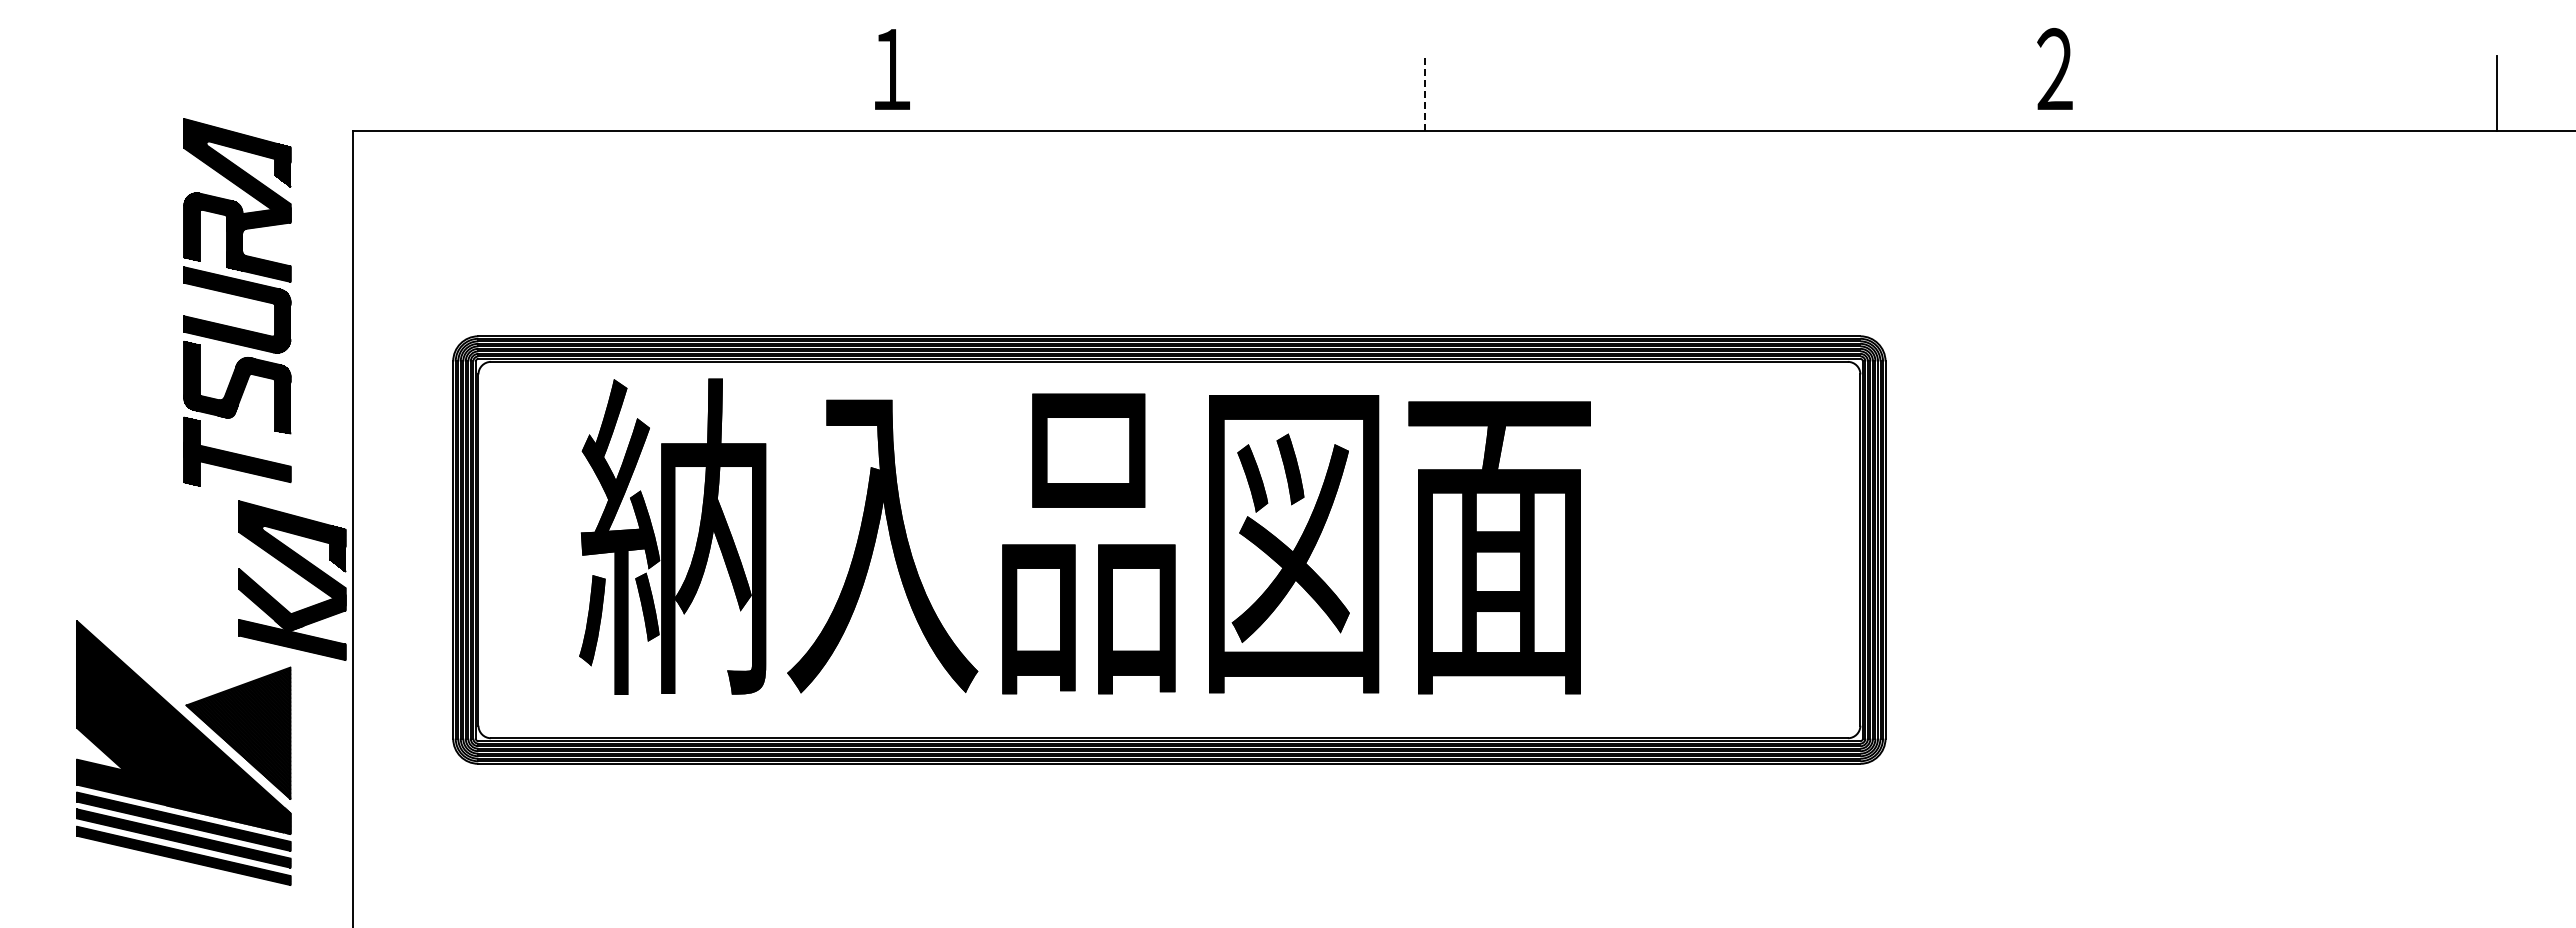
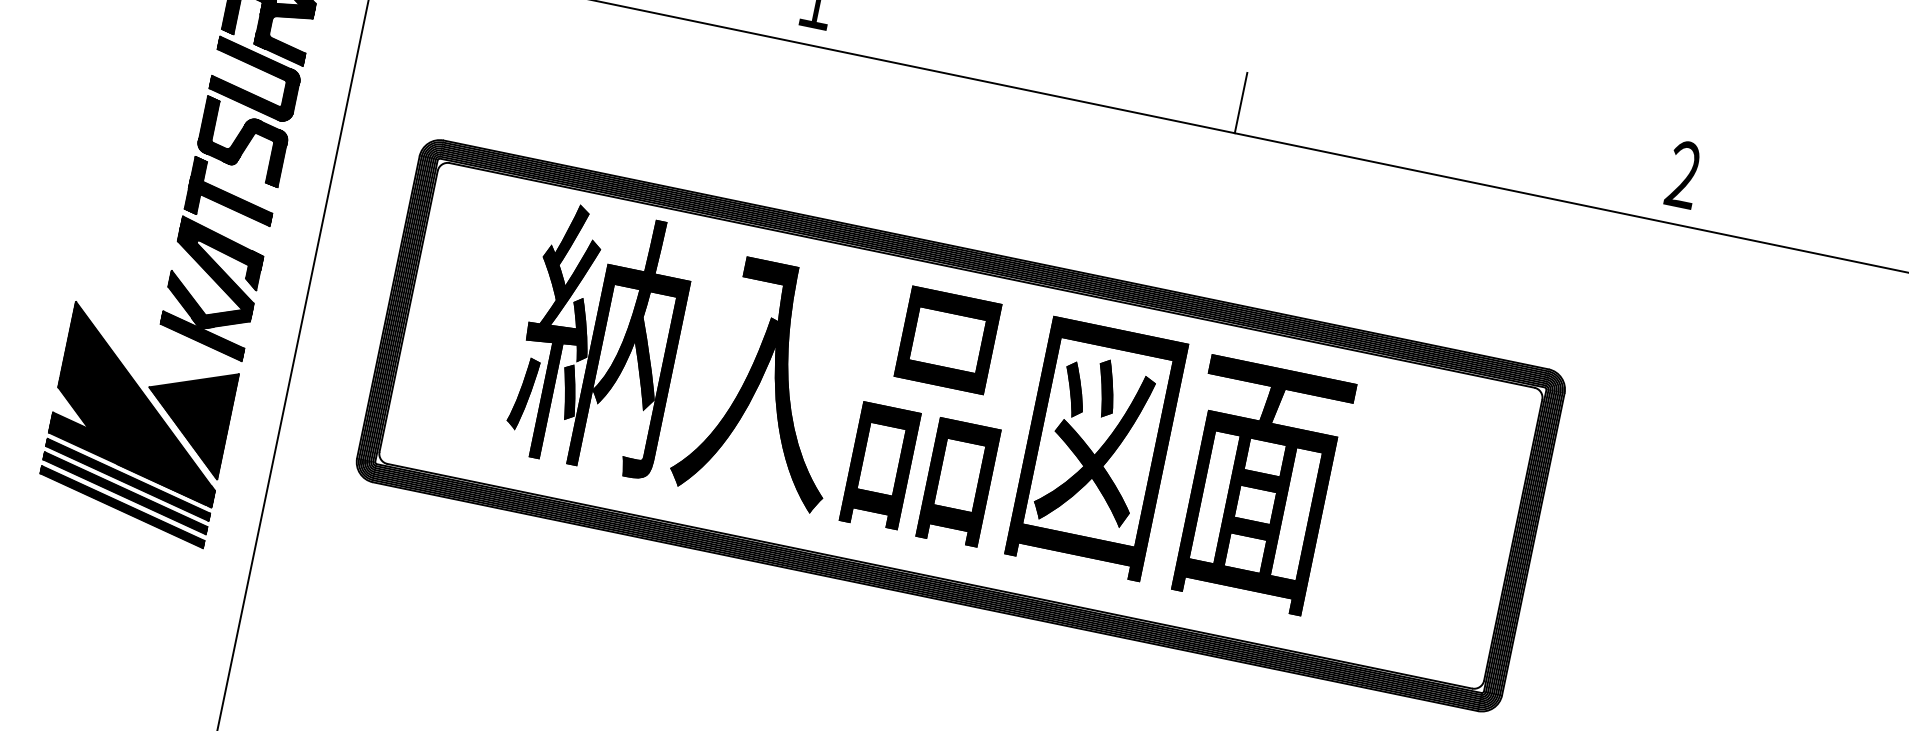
text: (2054, 68) -> (1683, 174), moved
line: (1425, 93) -> (1241, 103), dashed -> solid
text: (1084, 536) -> (930, 408), moved
part: (297, 574) -> (217, 284), moved

